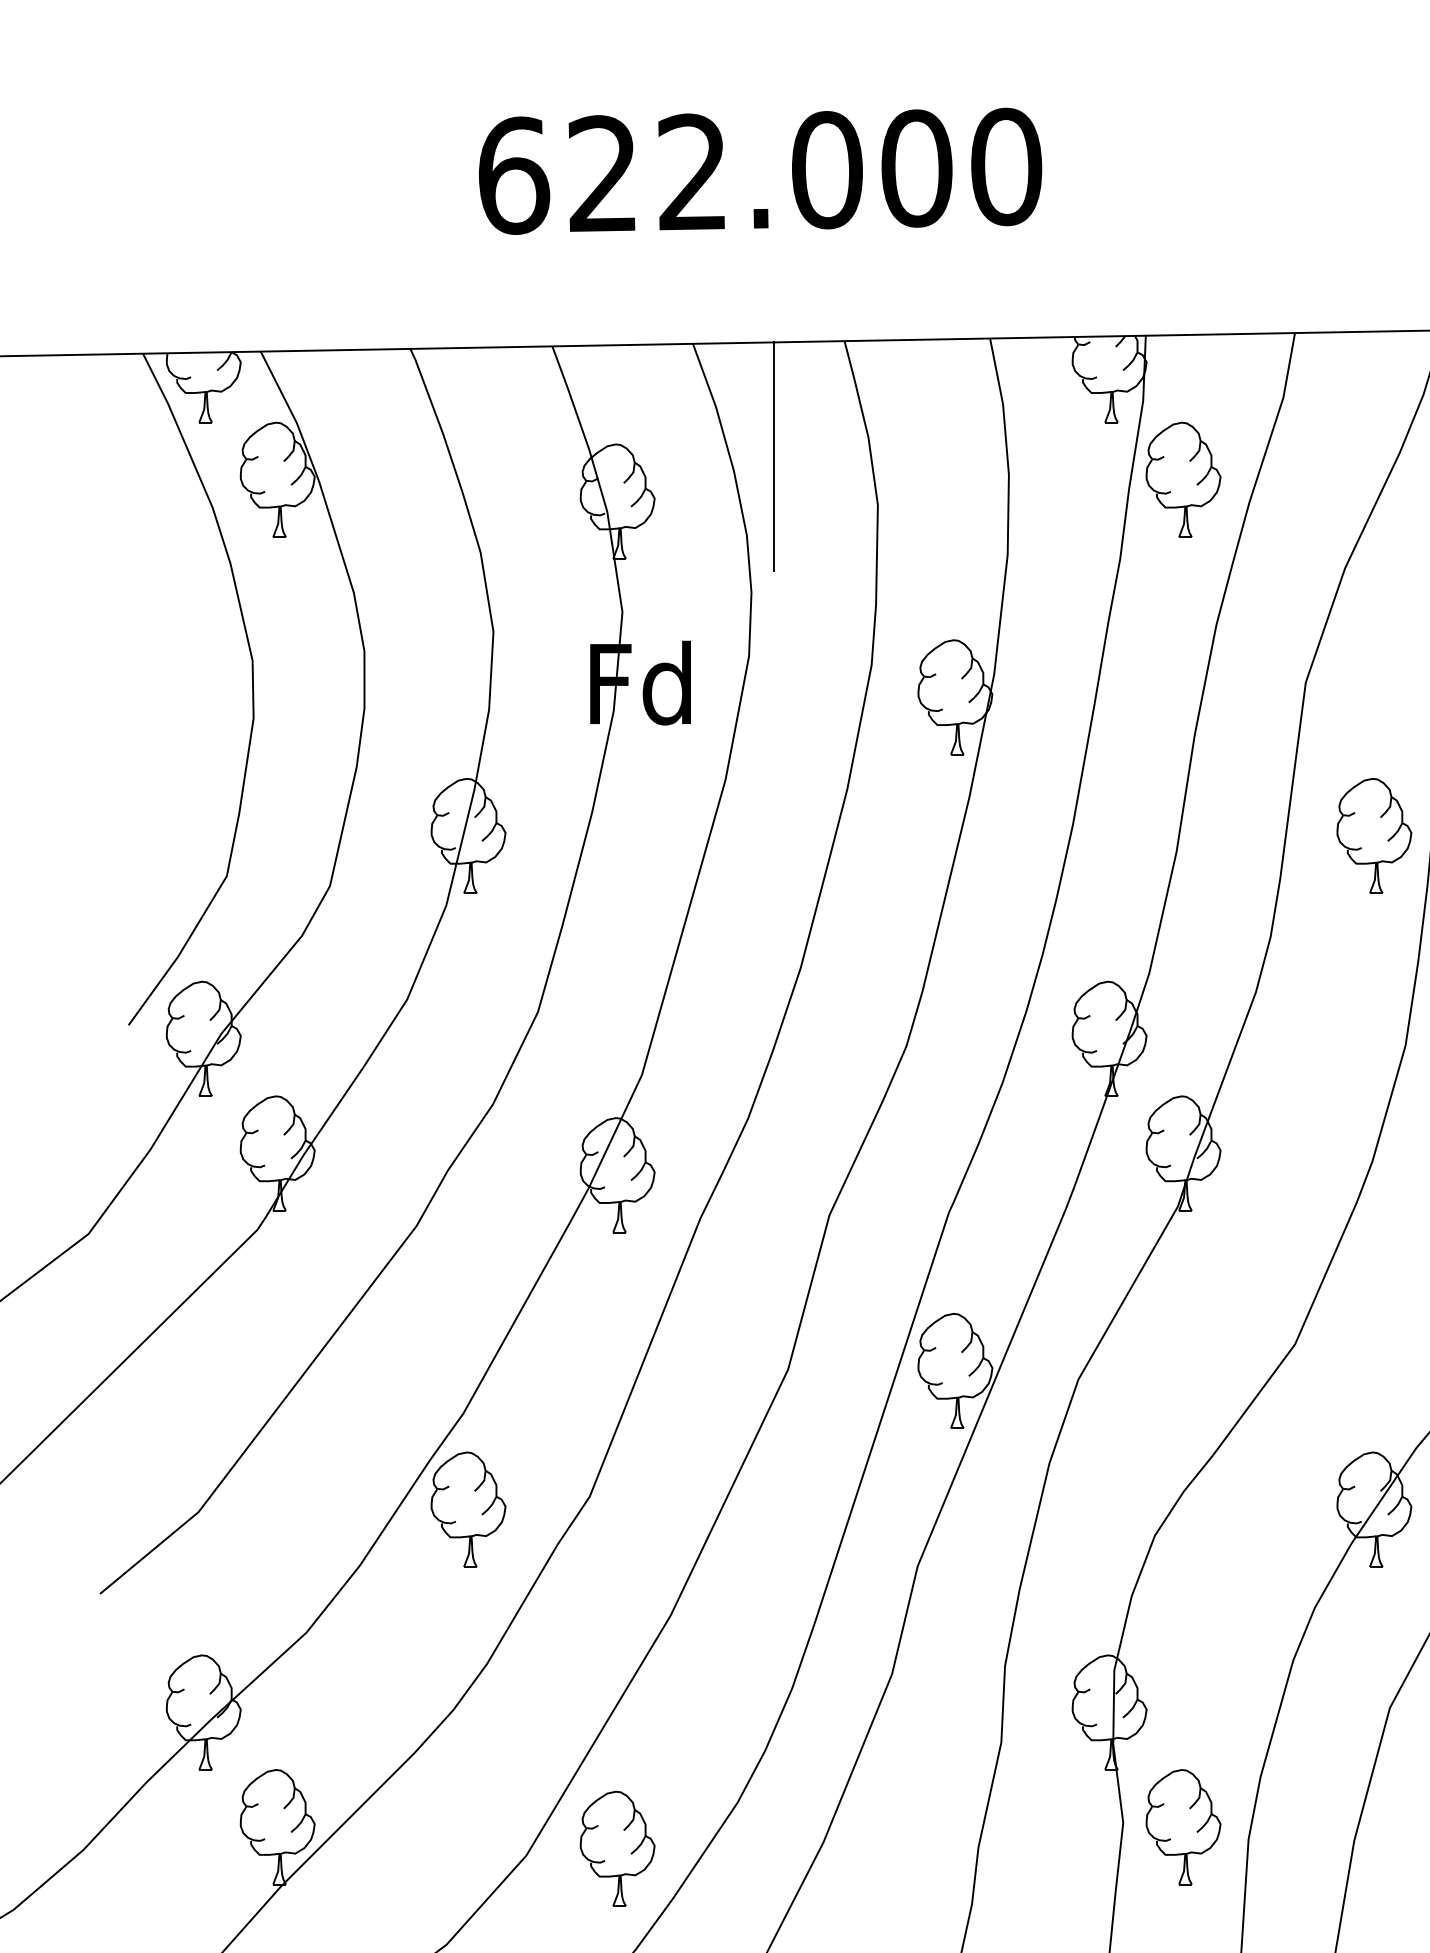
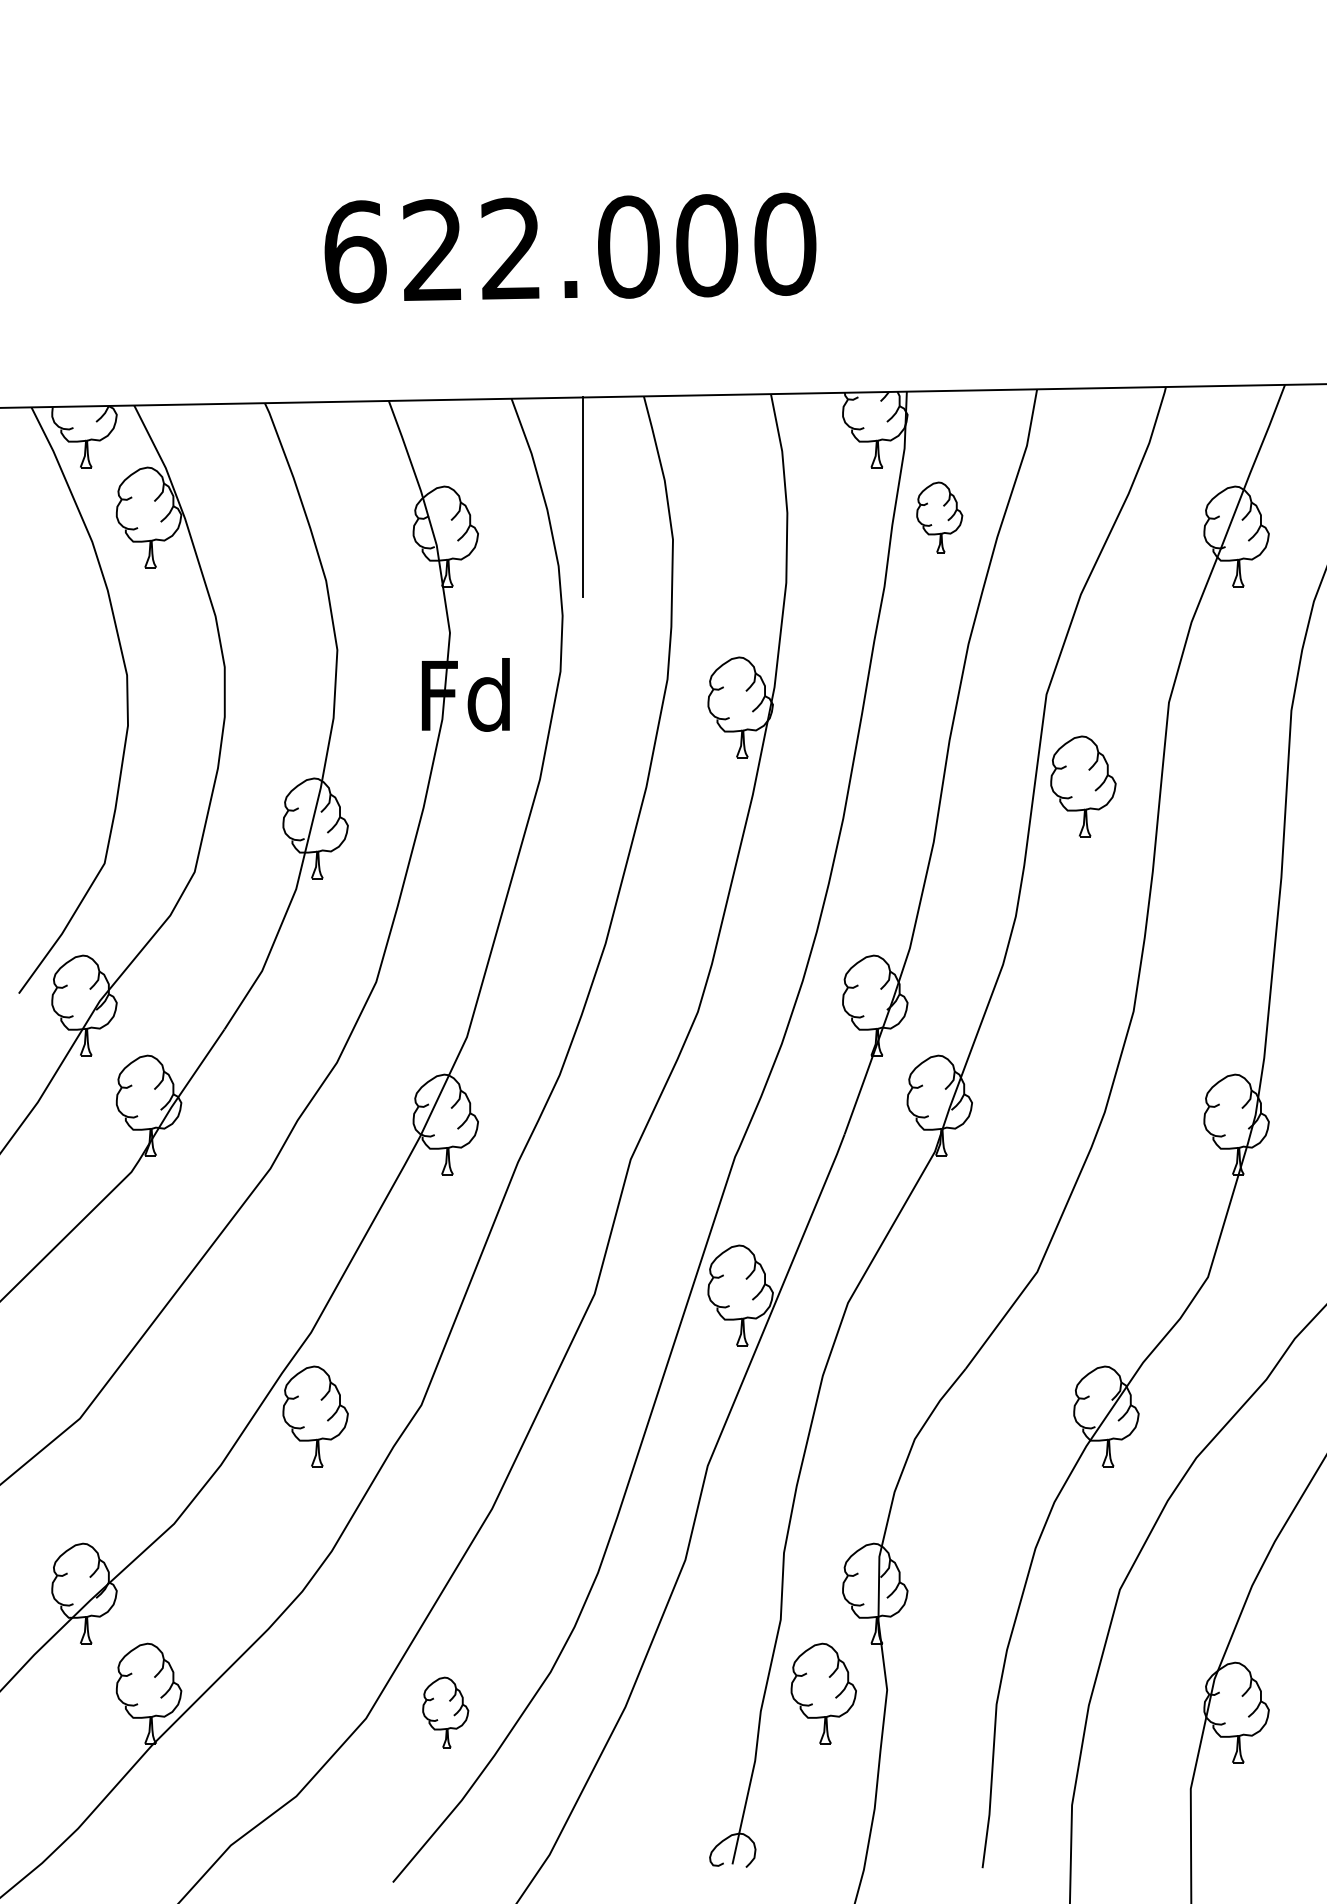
part: (1183, 479) -> (939, 517), size x0.7
part: (1374, 836) -> (1083, 786), moved
part: (1183, 1826) -> (823, 1693), moved
part: (617, 1848) -> (445, 1712), size x0.7

